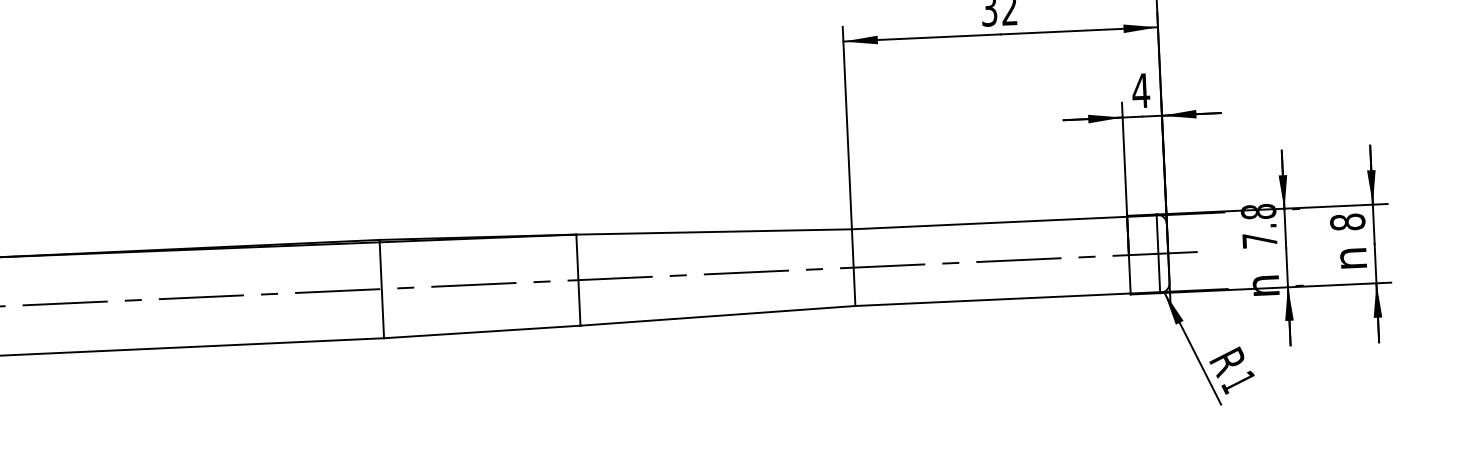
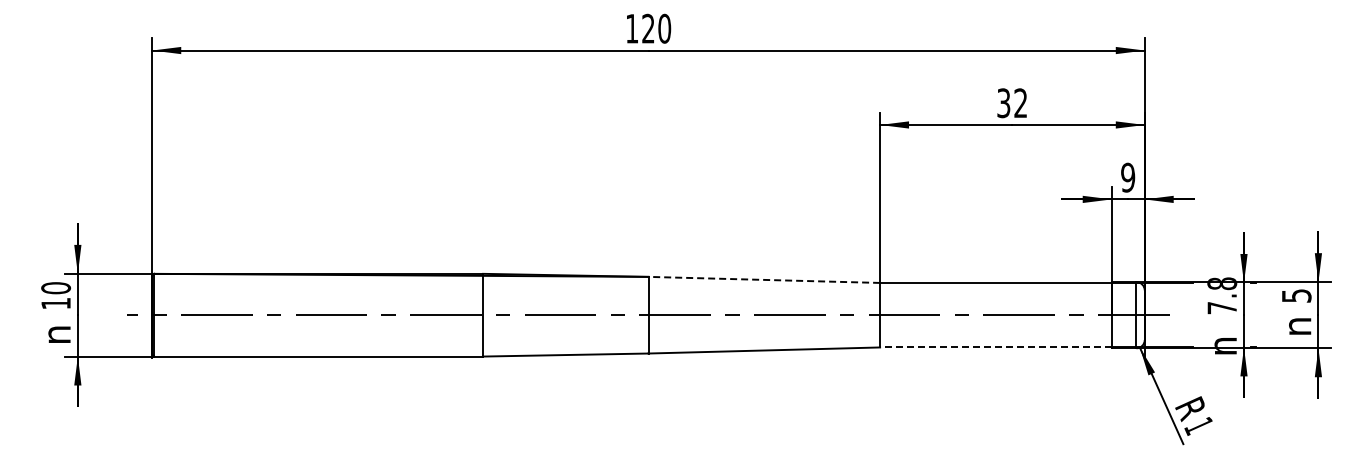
text: (1140, 90) -> (1127, 177), 4 -> 9
text: (1347, 221) -> (1296, 295), 8 -> 5
line: (714, 231) -> (764, 279), solid -> dashed
line: (992, 299) -> (995, 347), solid -> dashed

